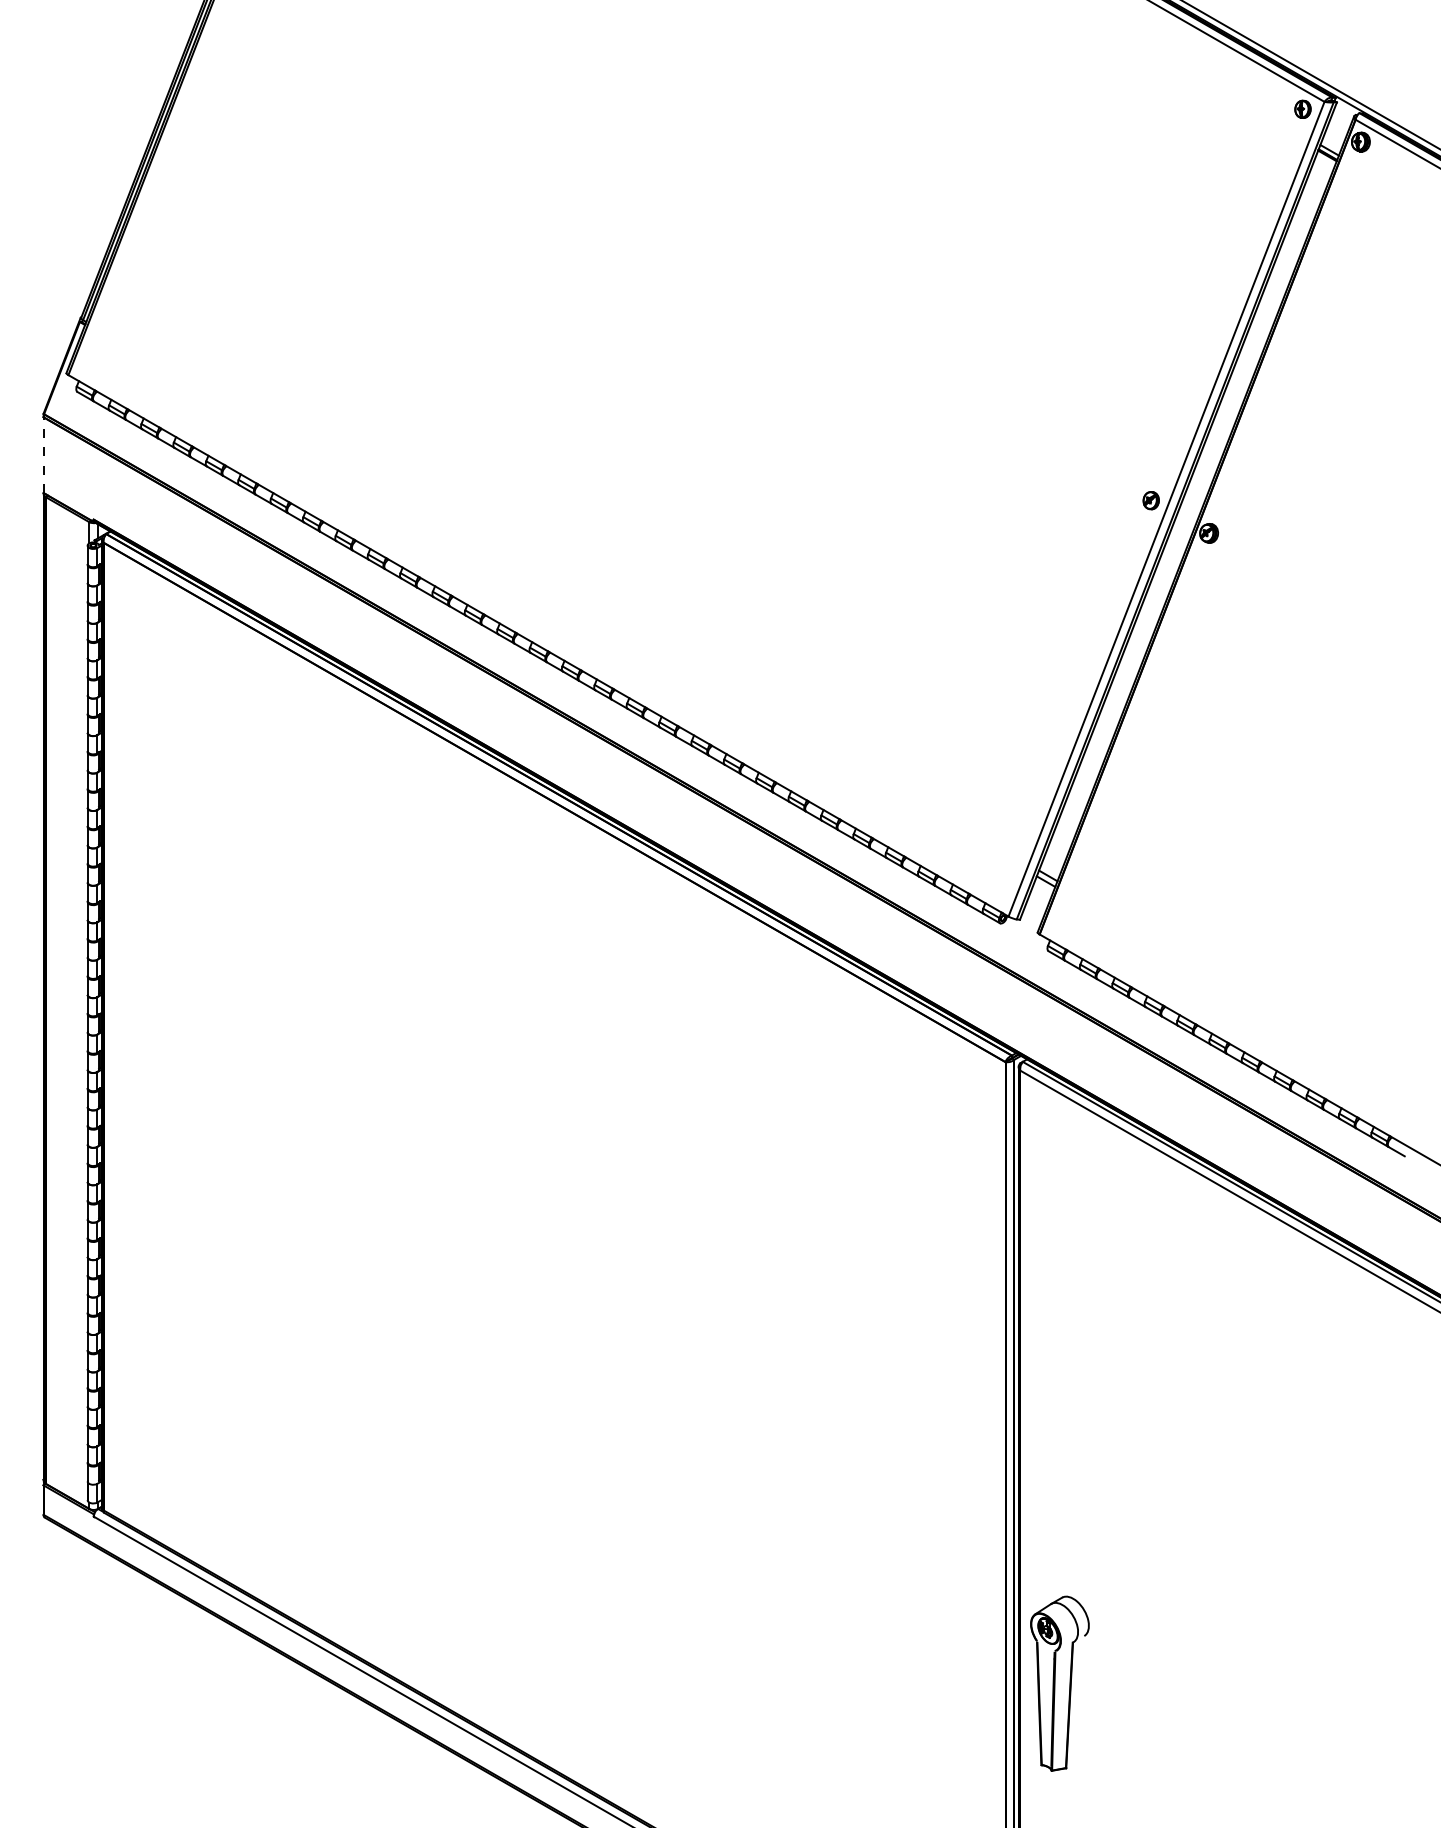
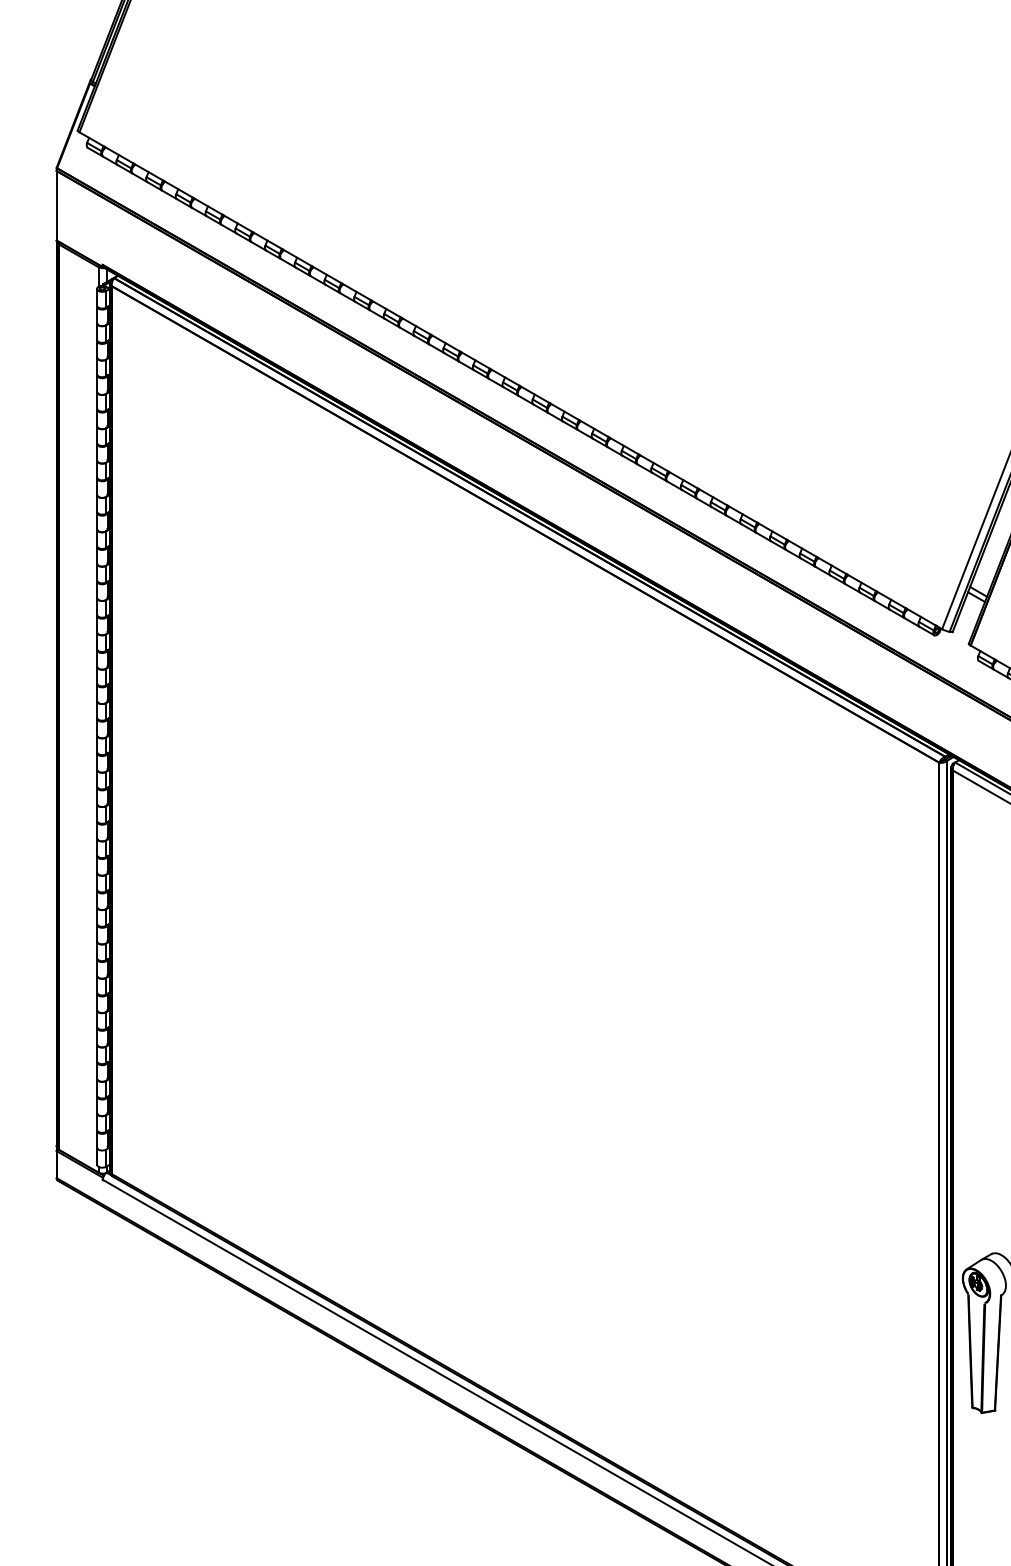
line: (43, 455) -> (56, 206), dashed -> solid

